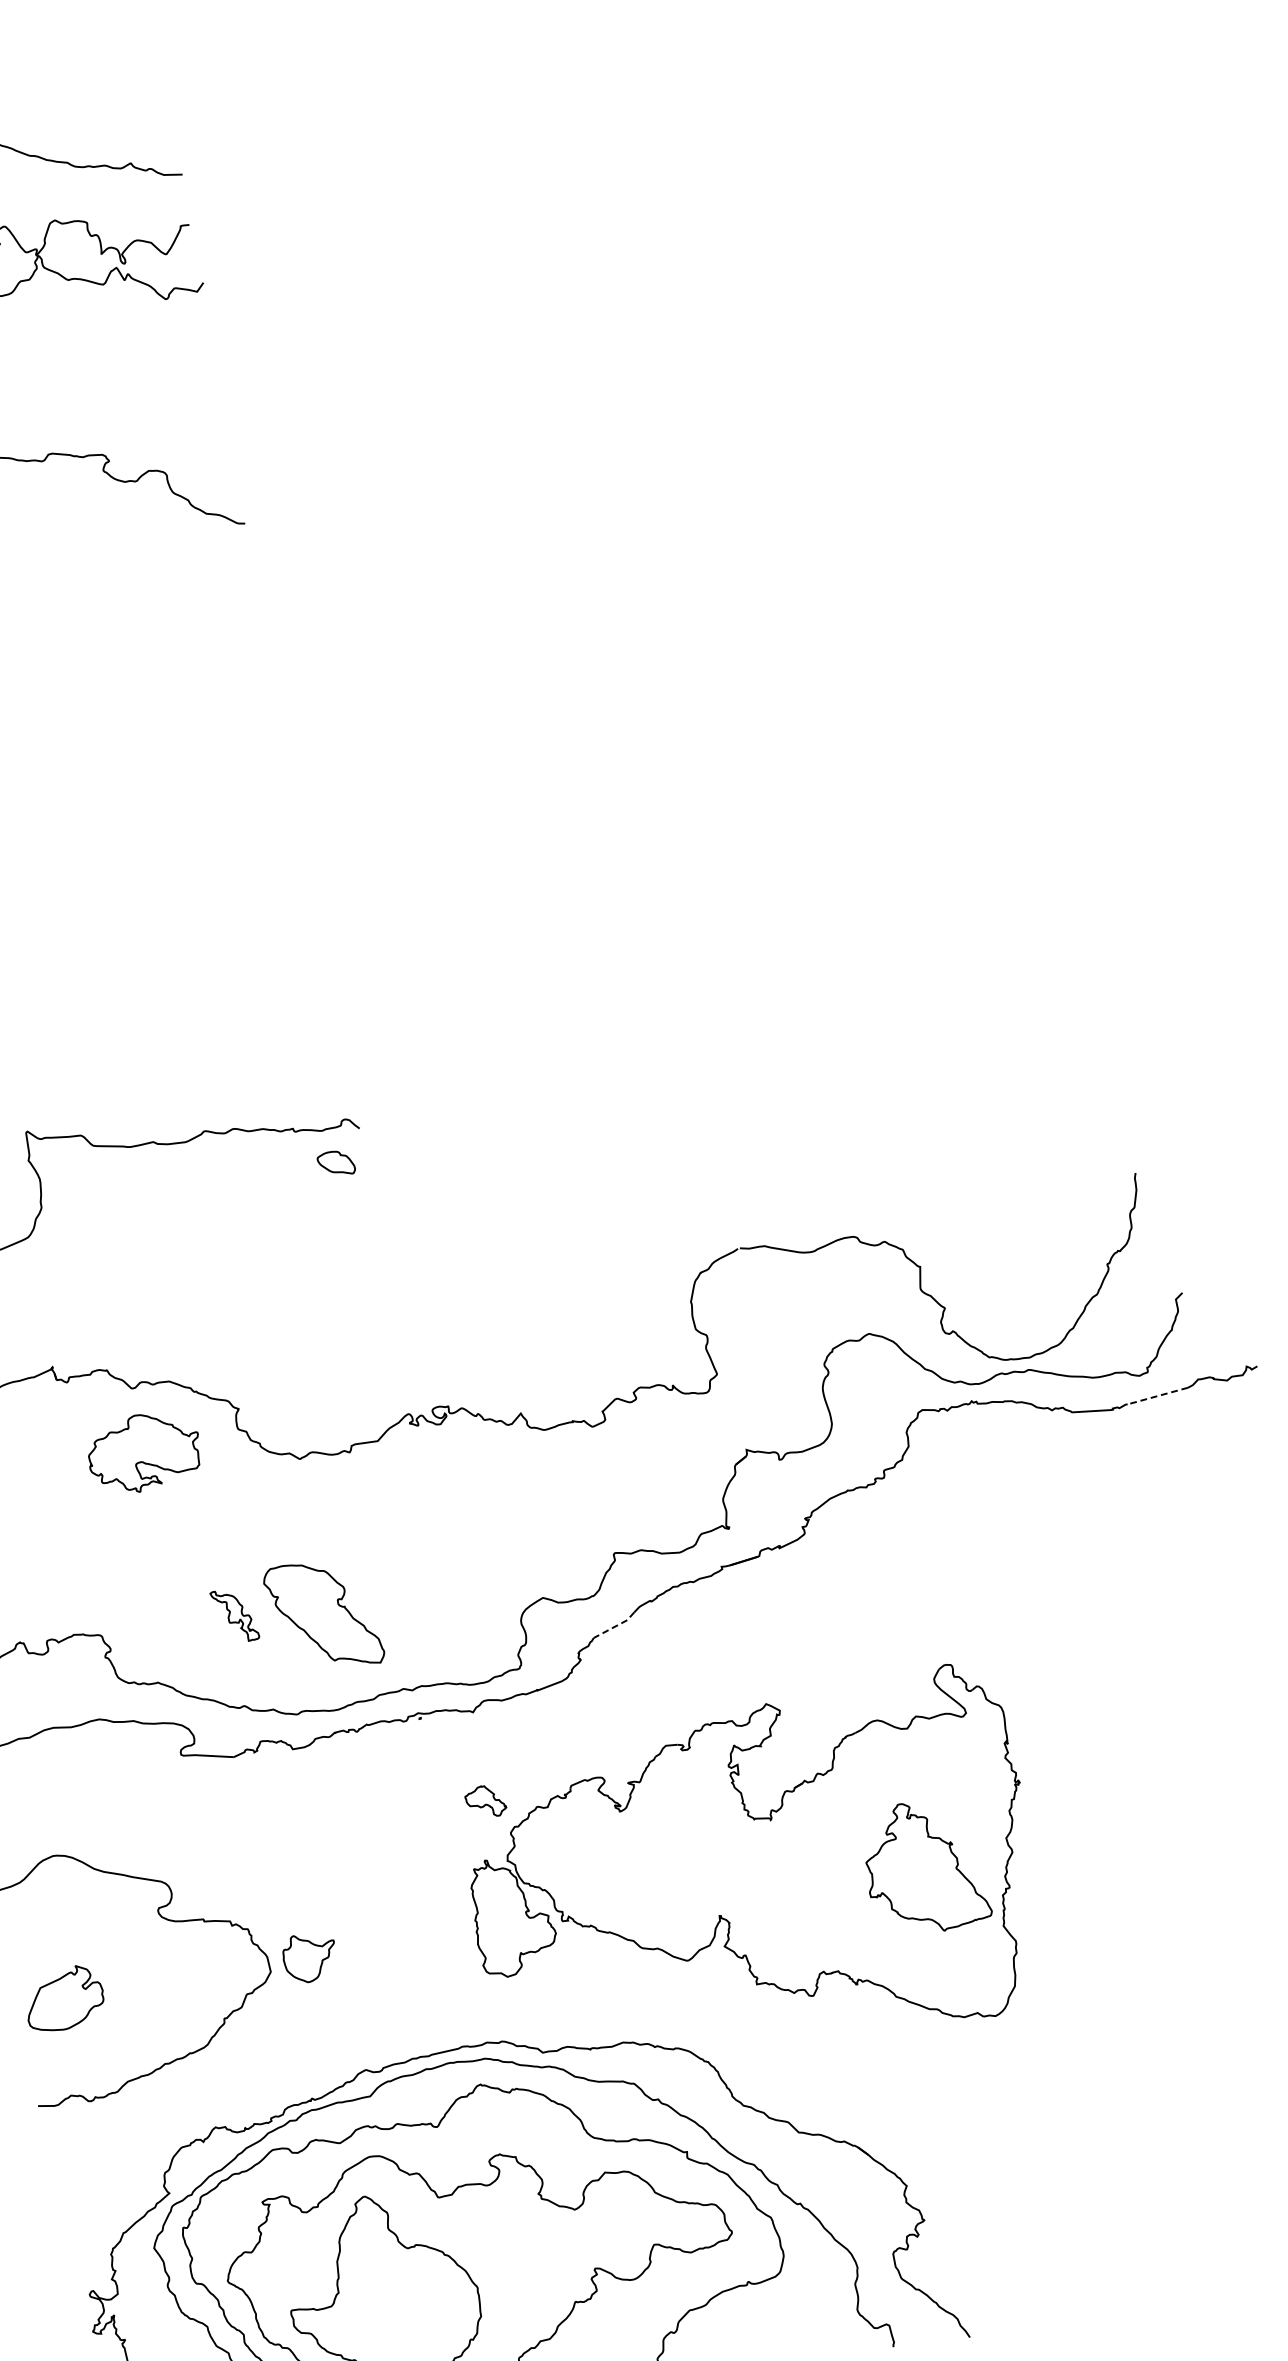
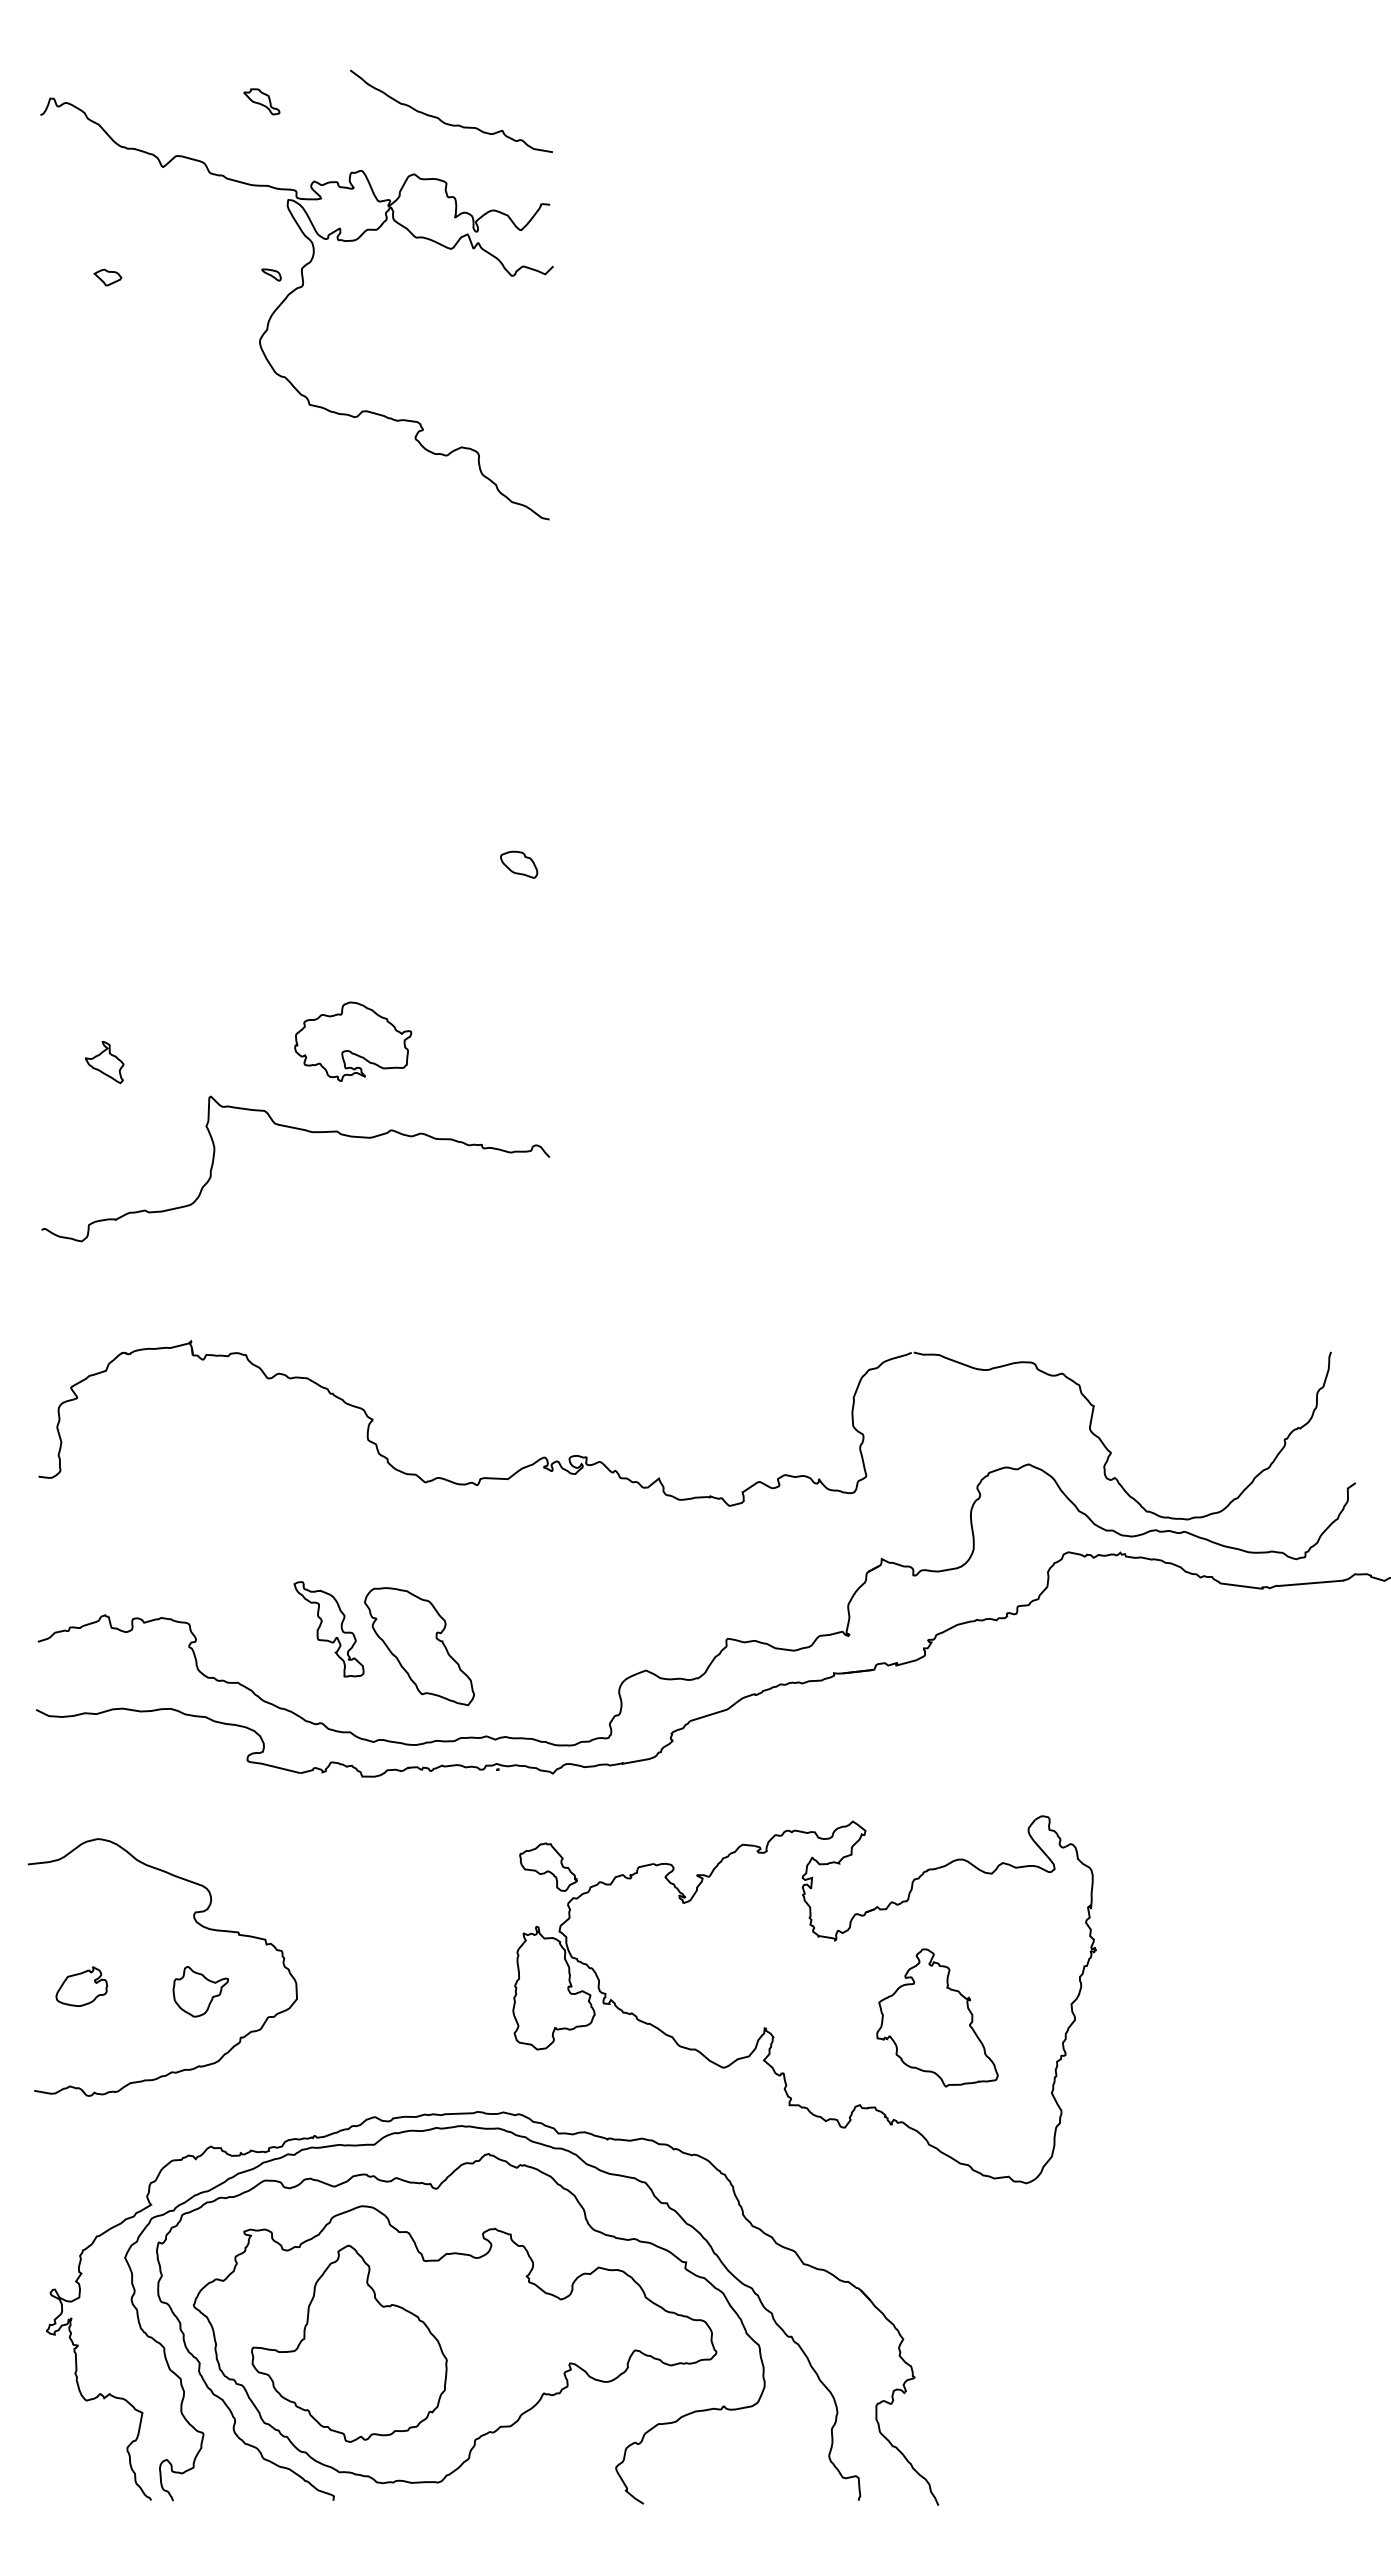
part: (336, 1163) -> (519, 864), moved
line: (1157, 1396) -> (1310, 1583), dashed -> solid
part: (144, 1452) -> (353, 1041), moved
part: (234, 1615) -> (328, 1629), size x1.67
line: (615, 1626) -> (714, 1713), dashed -> solid
part: (485, 1801) -> (548, 1866), size x1.43
part: (924, 1866) -> (937, 2017), moved
part: (309, 1957) -> (200, 1991), moved
part: (64, 1998) -> (81, 1986), size x0.62

